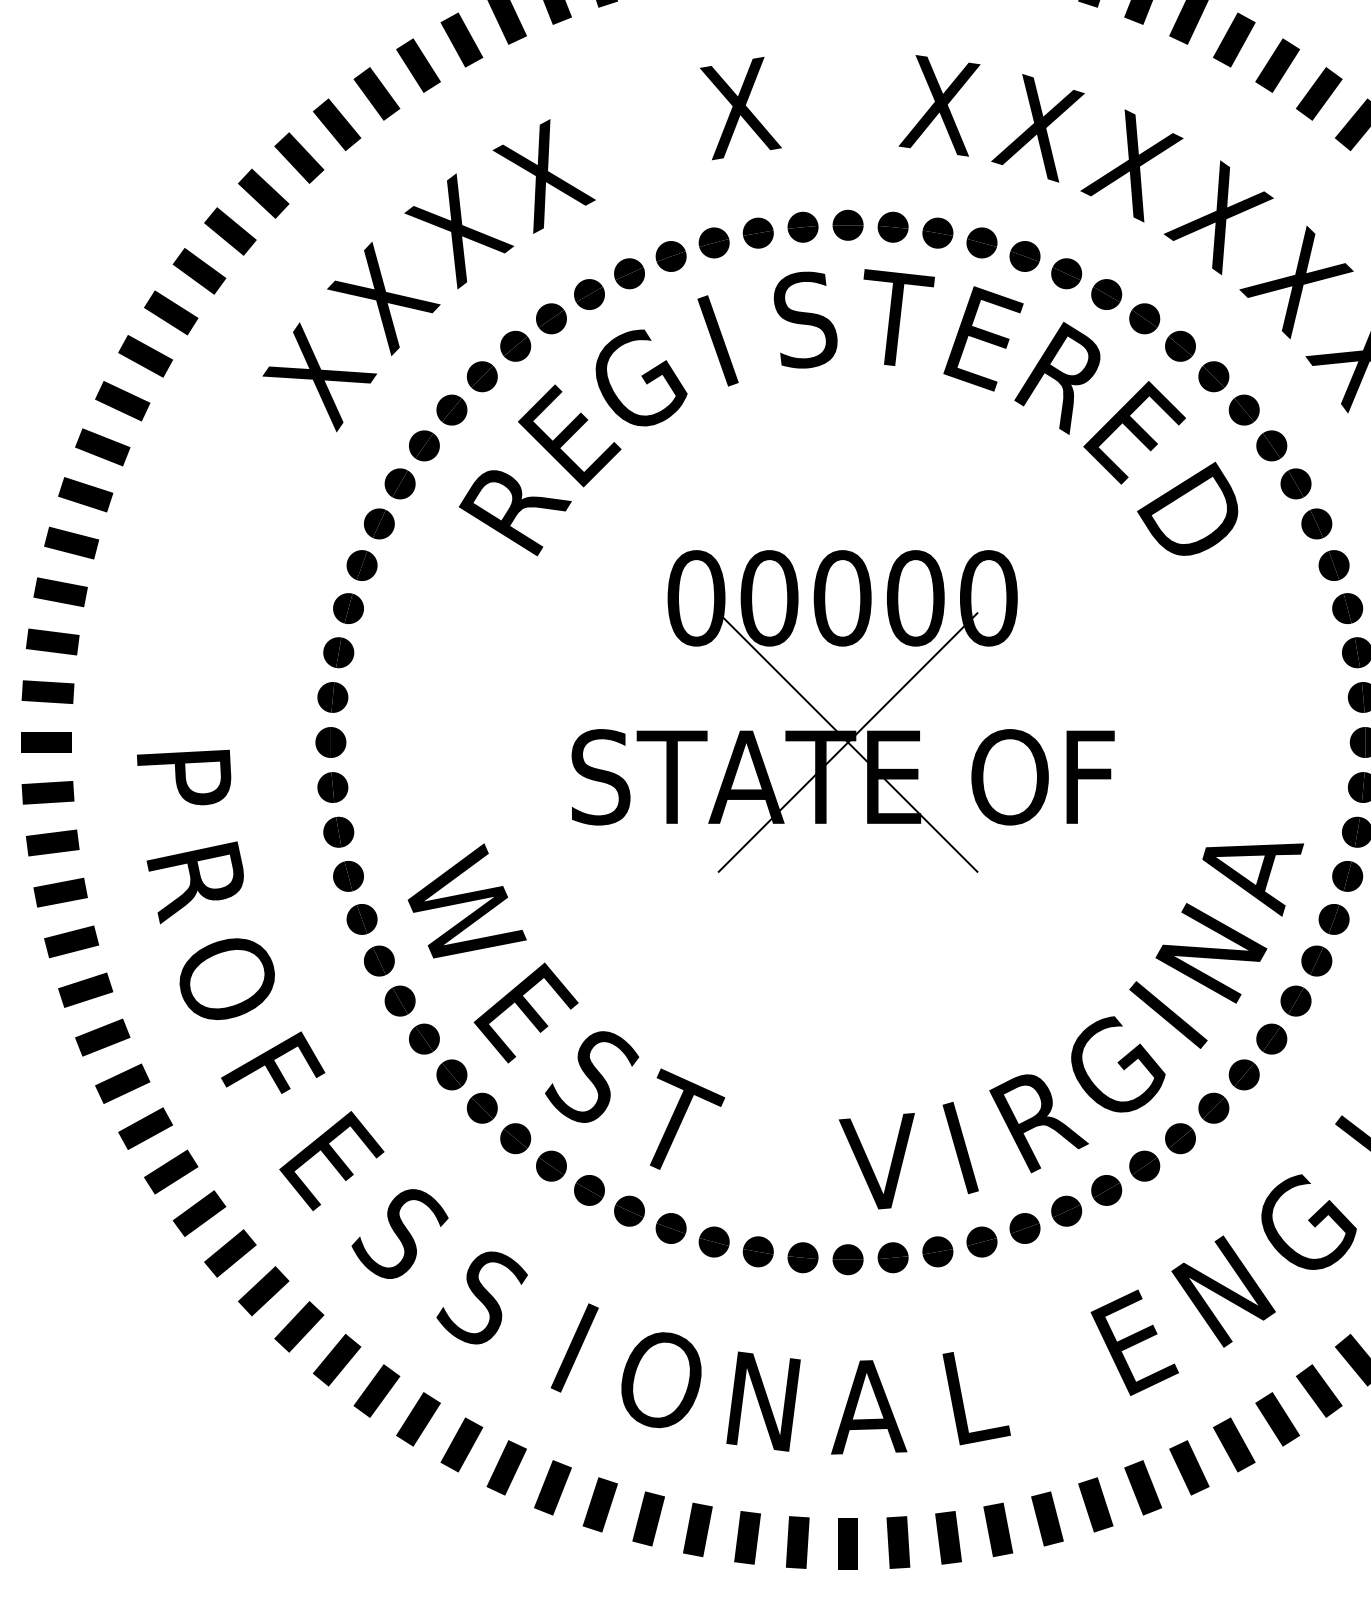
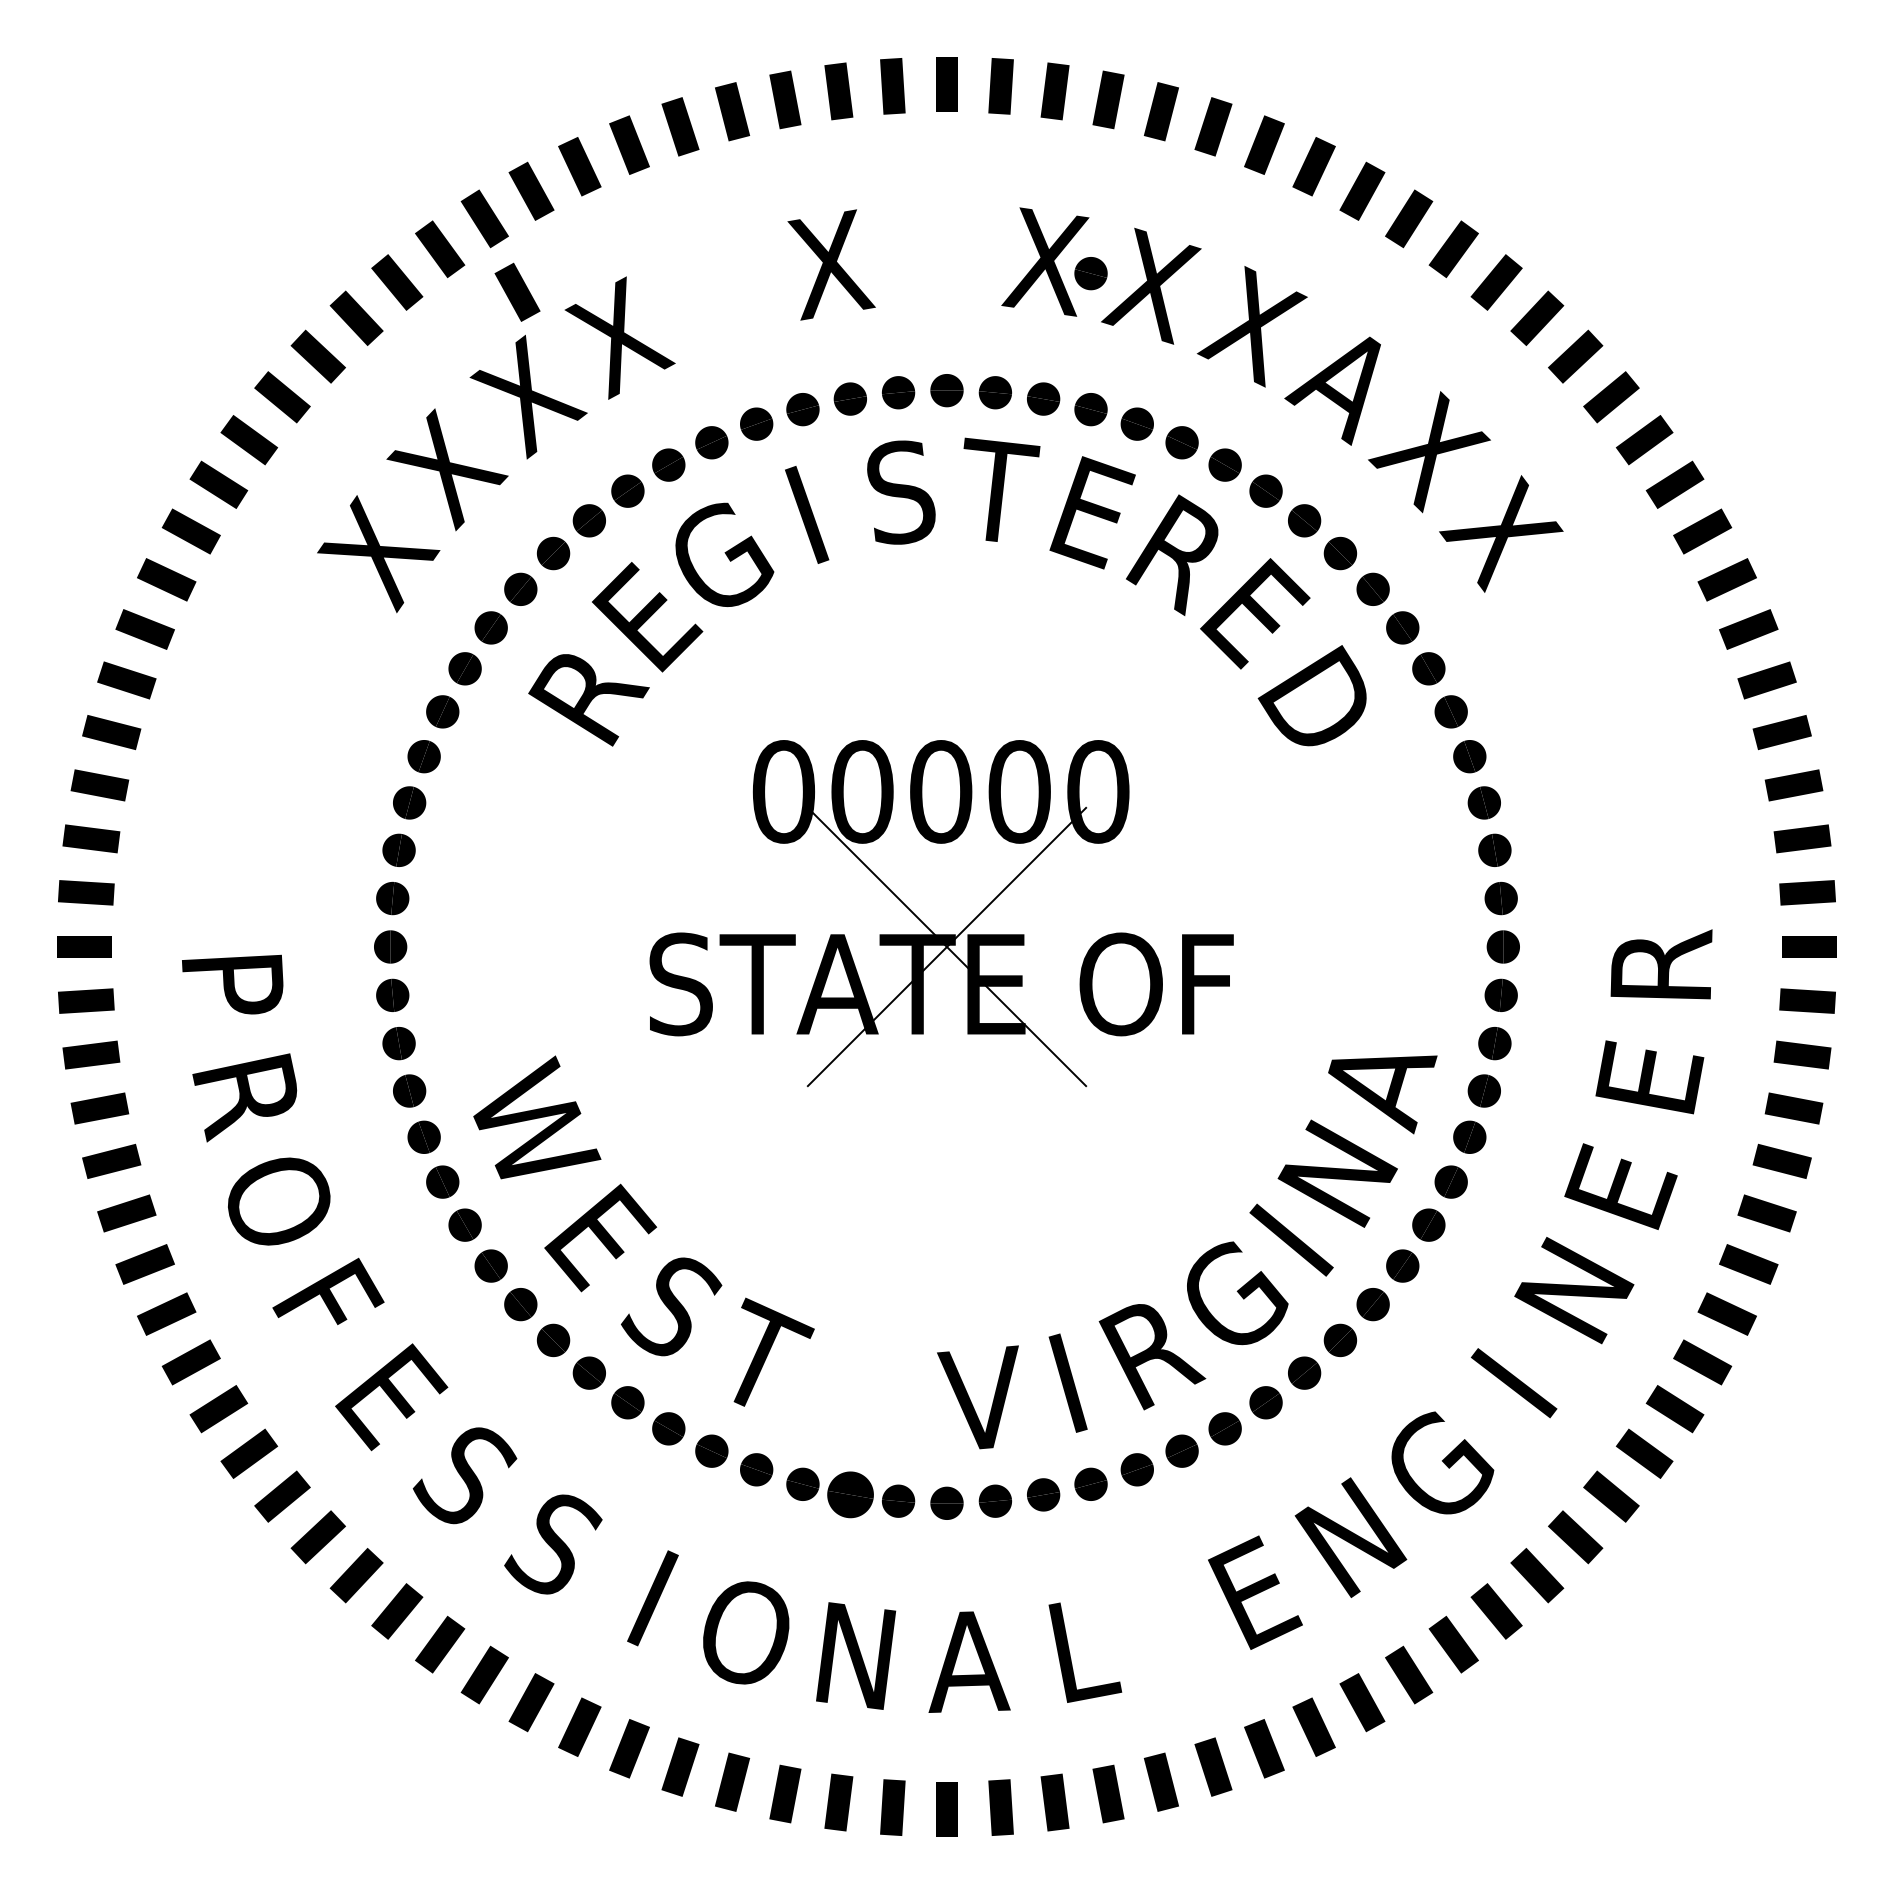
part: (981, 116) -> (1090, 273), added
line: (448, 133) -> (517, 291), added
text: (1217, 217) -> (1344, 382), X -> A
part: (757, 1251) -> (849, 1494), size x1.4

